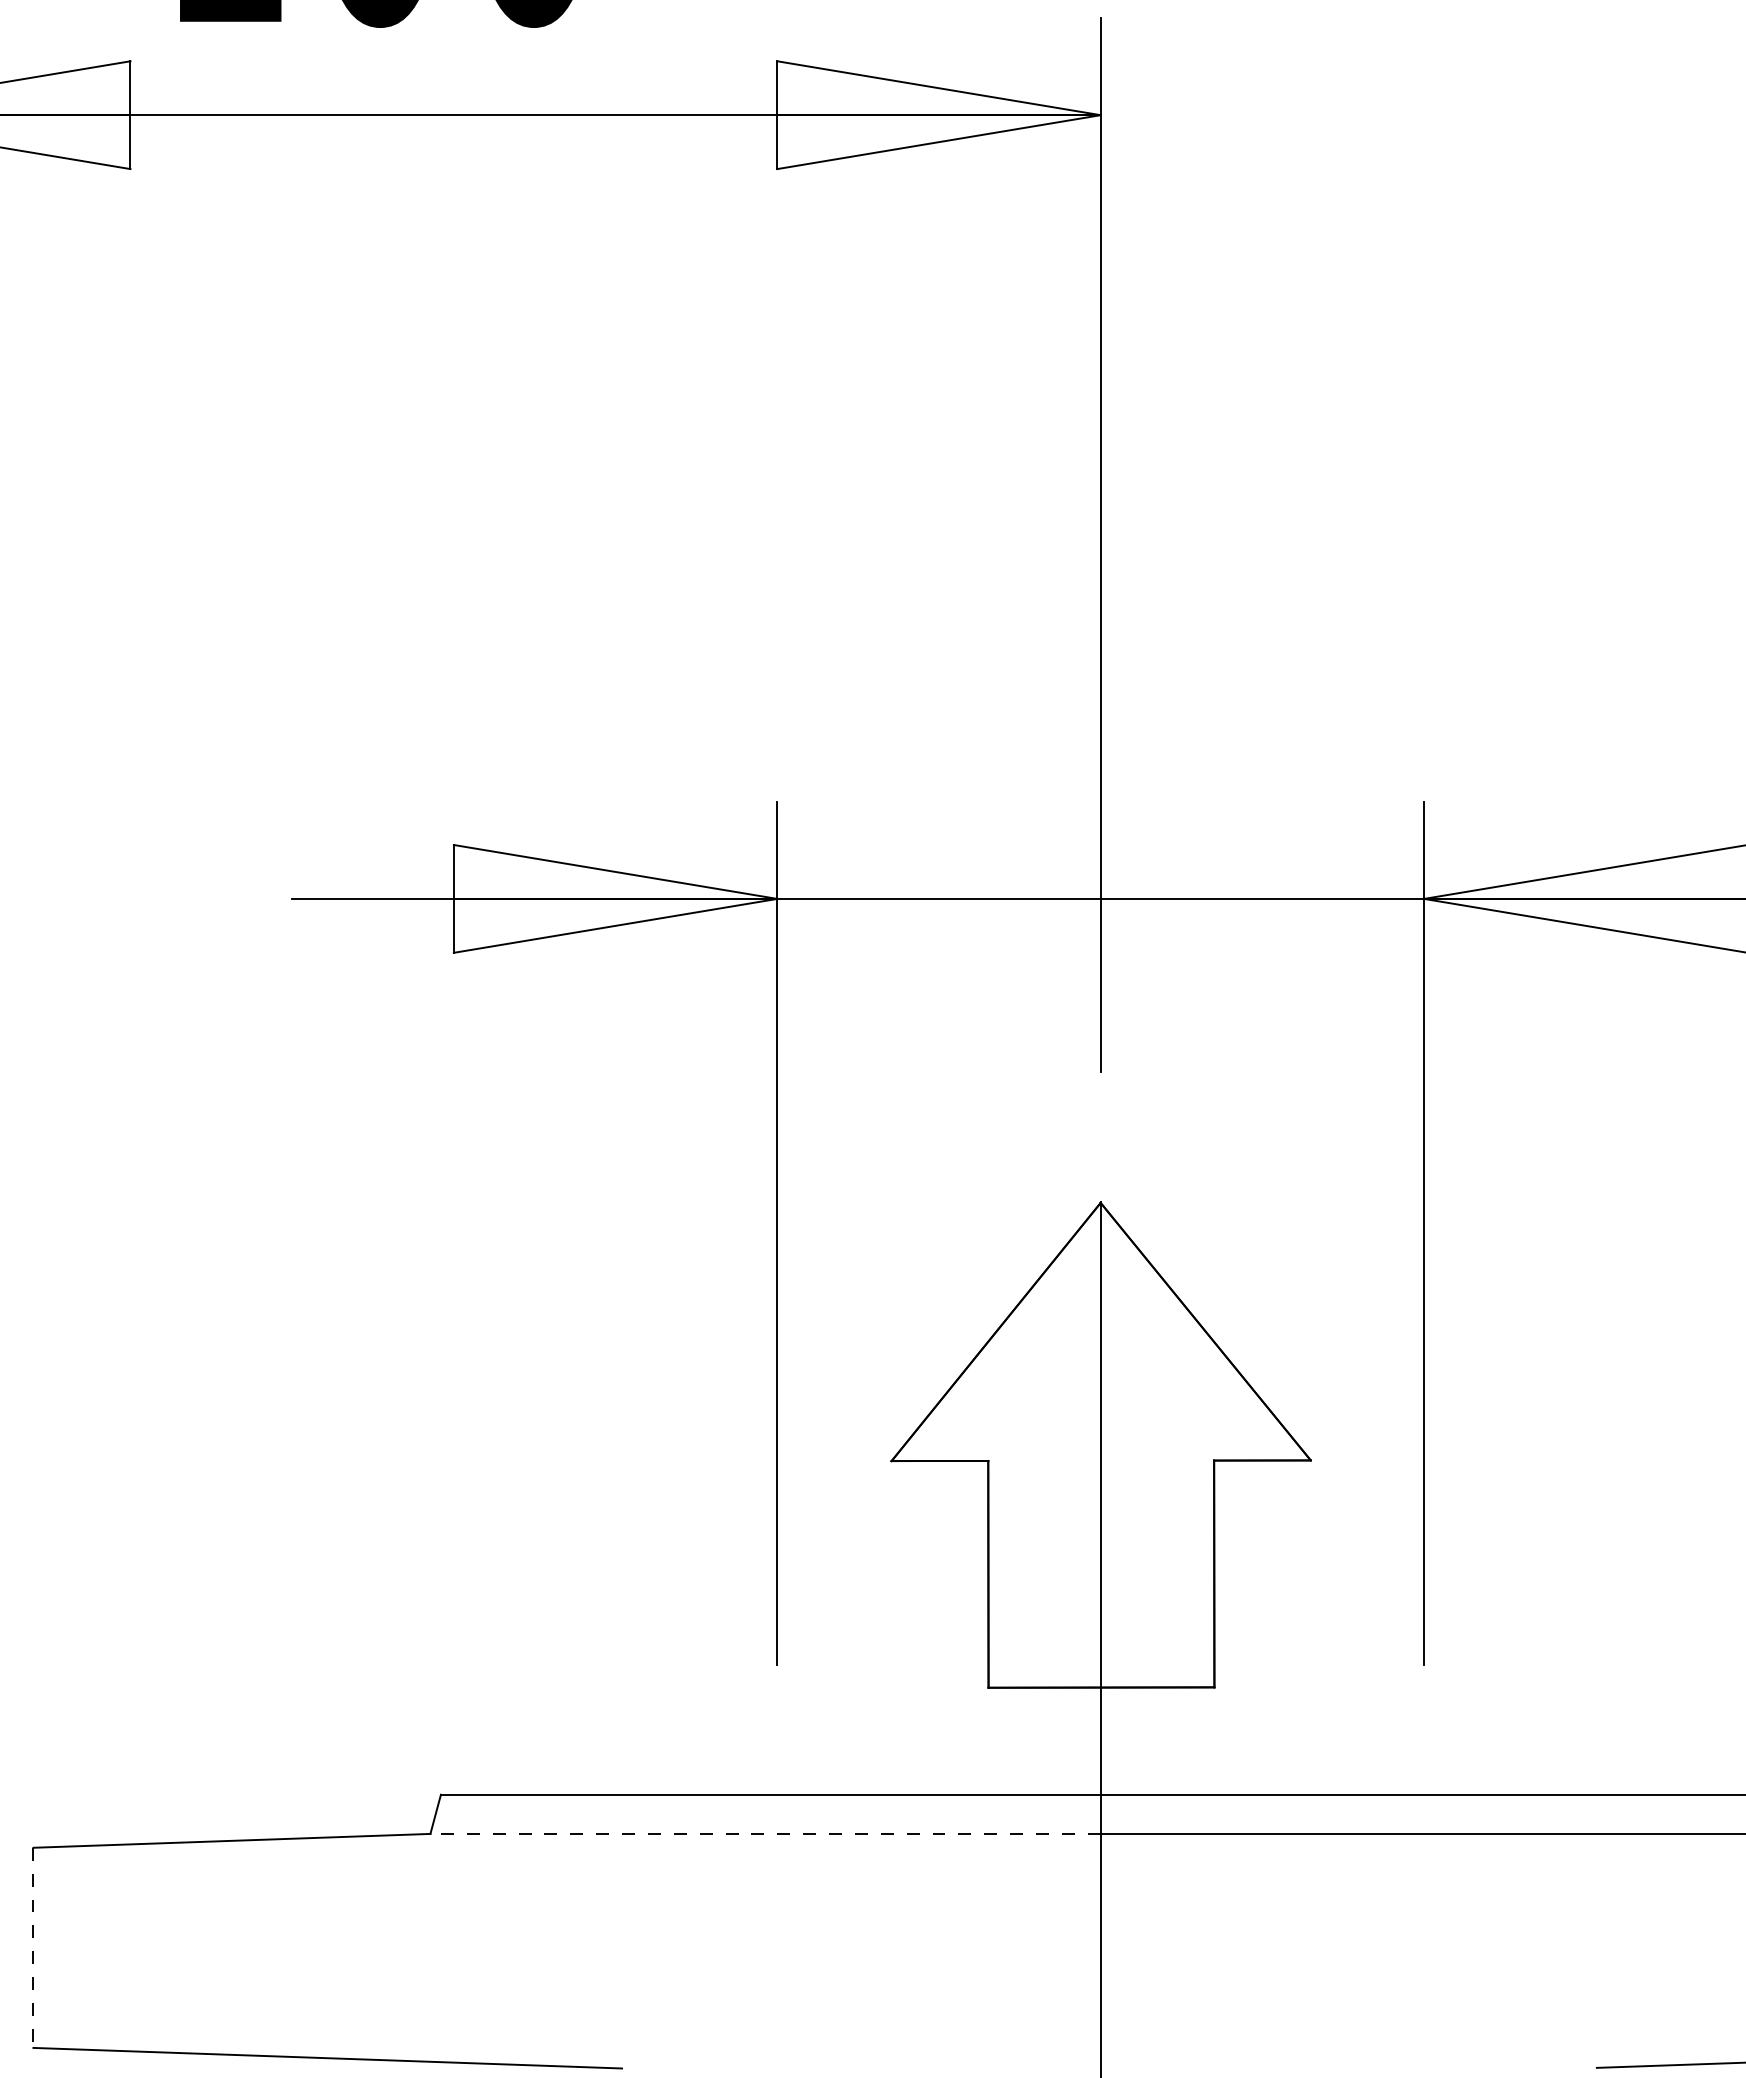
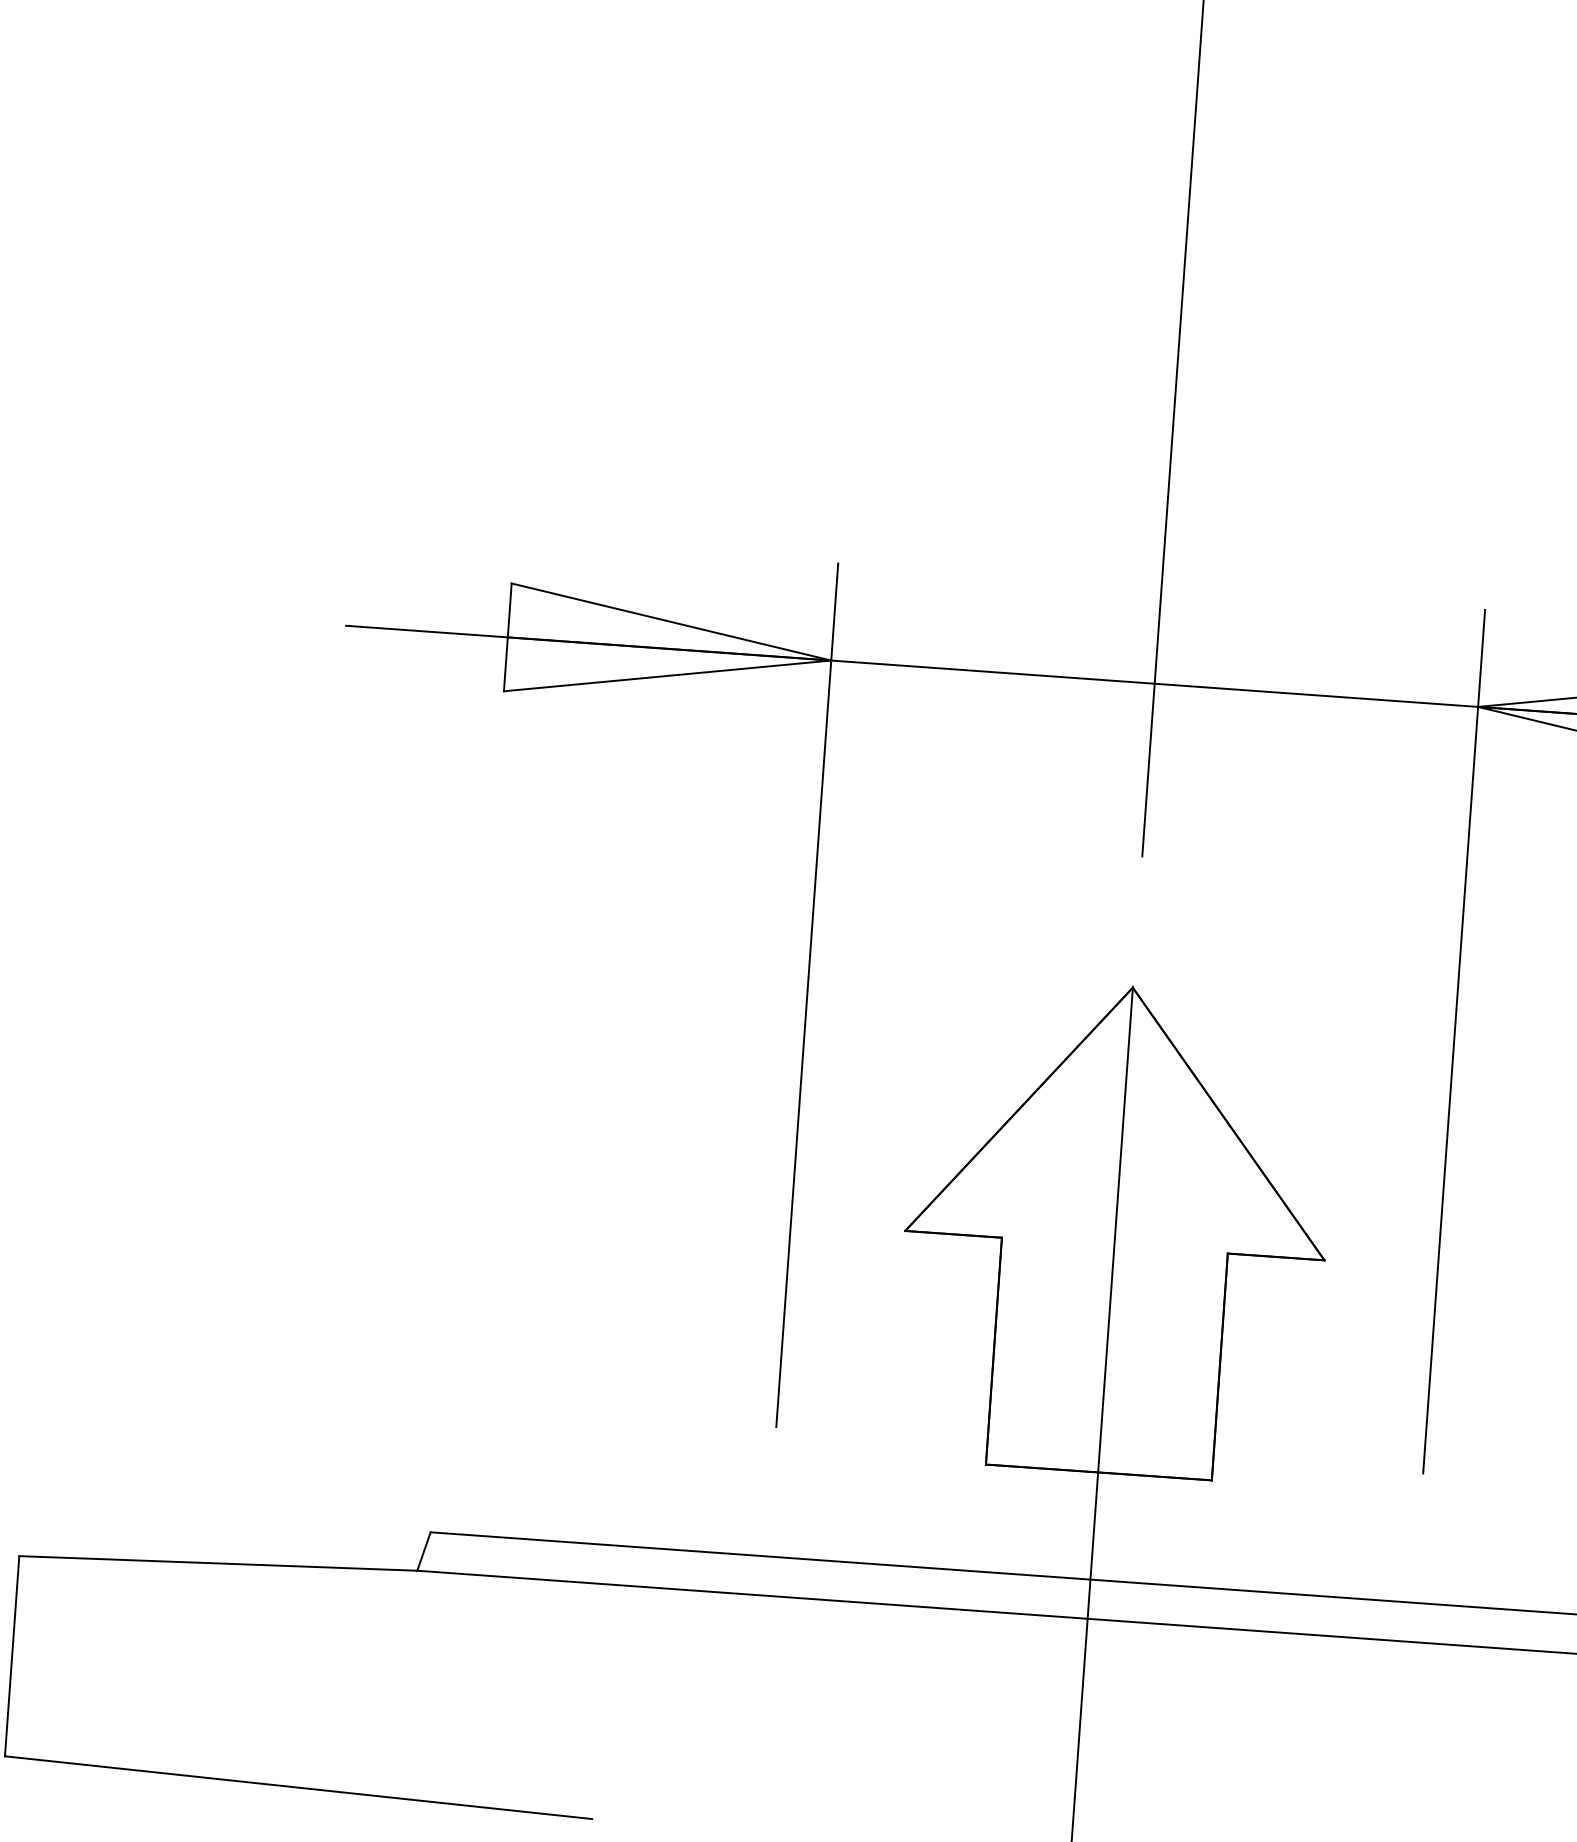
line: (765, 1833) -> (752, 1594), dashed -> solid
line: (33, 1948) -> (12, 1656), dashed -> solid

